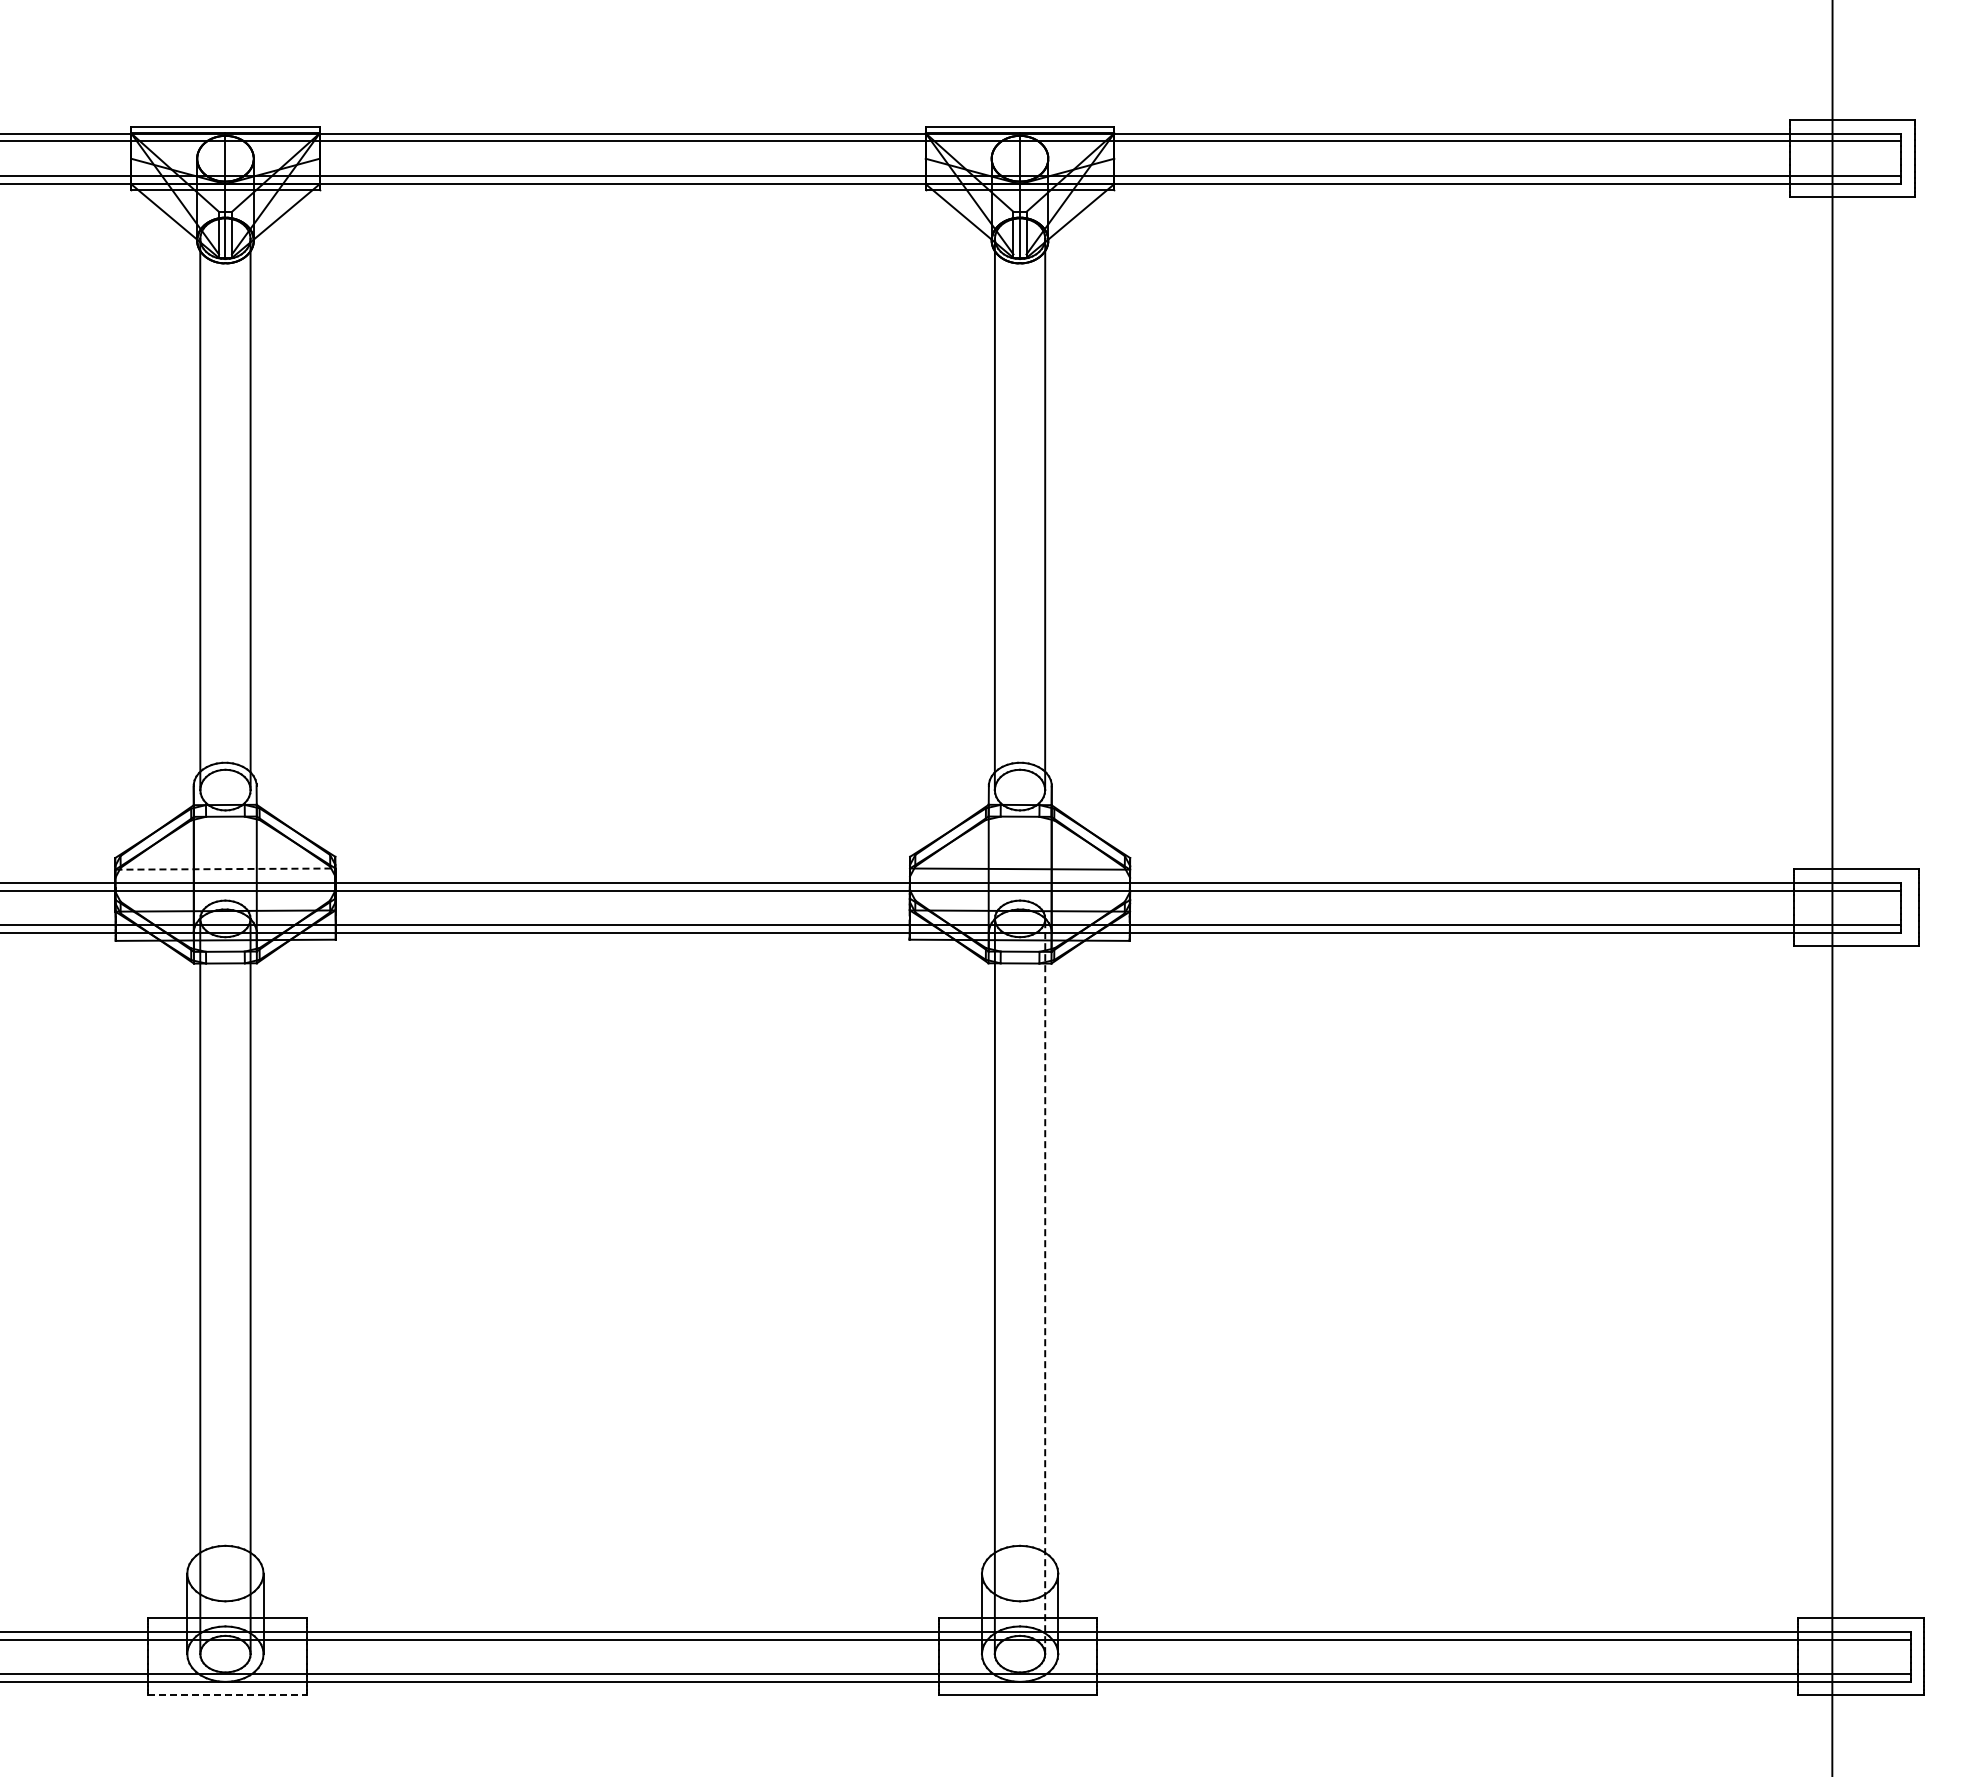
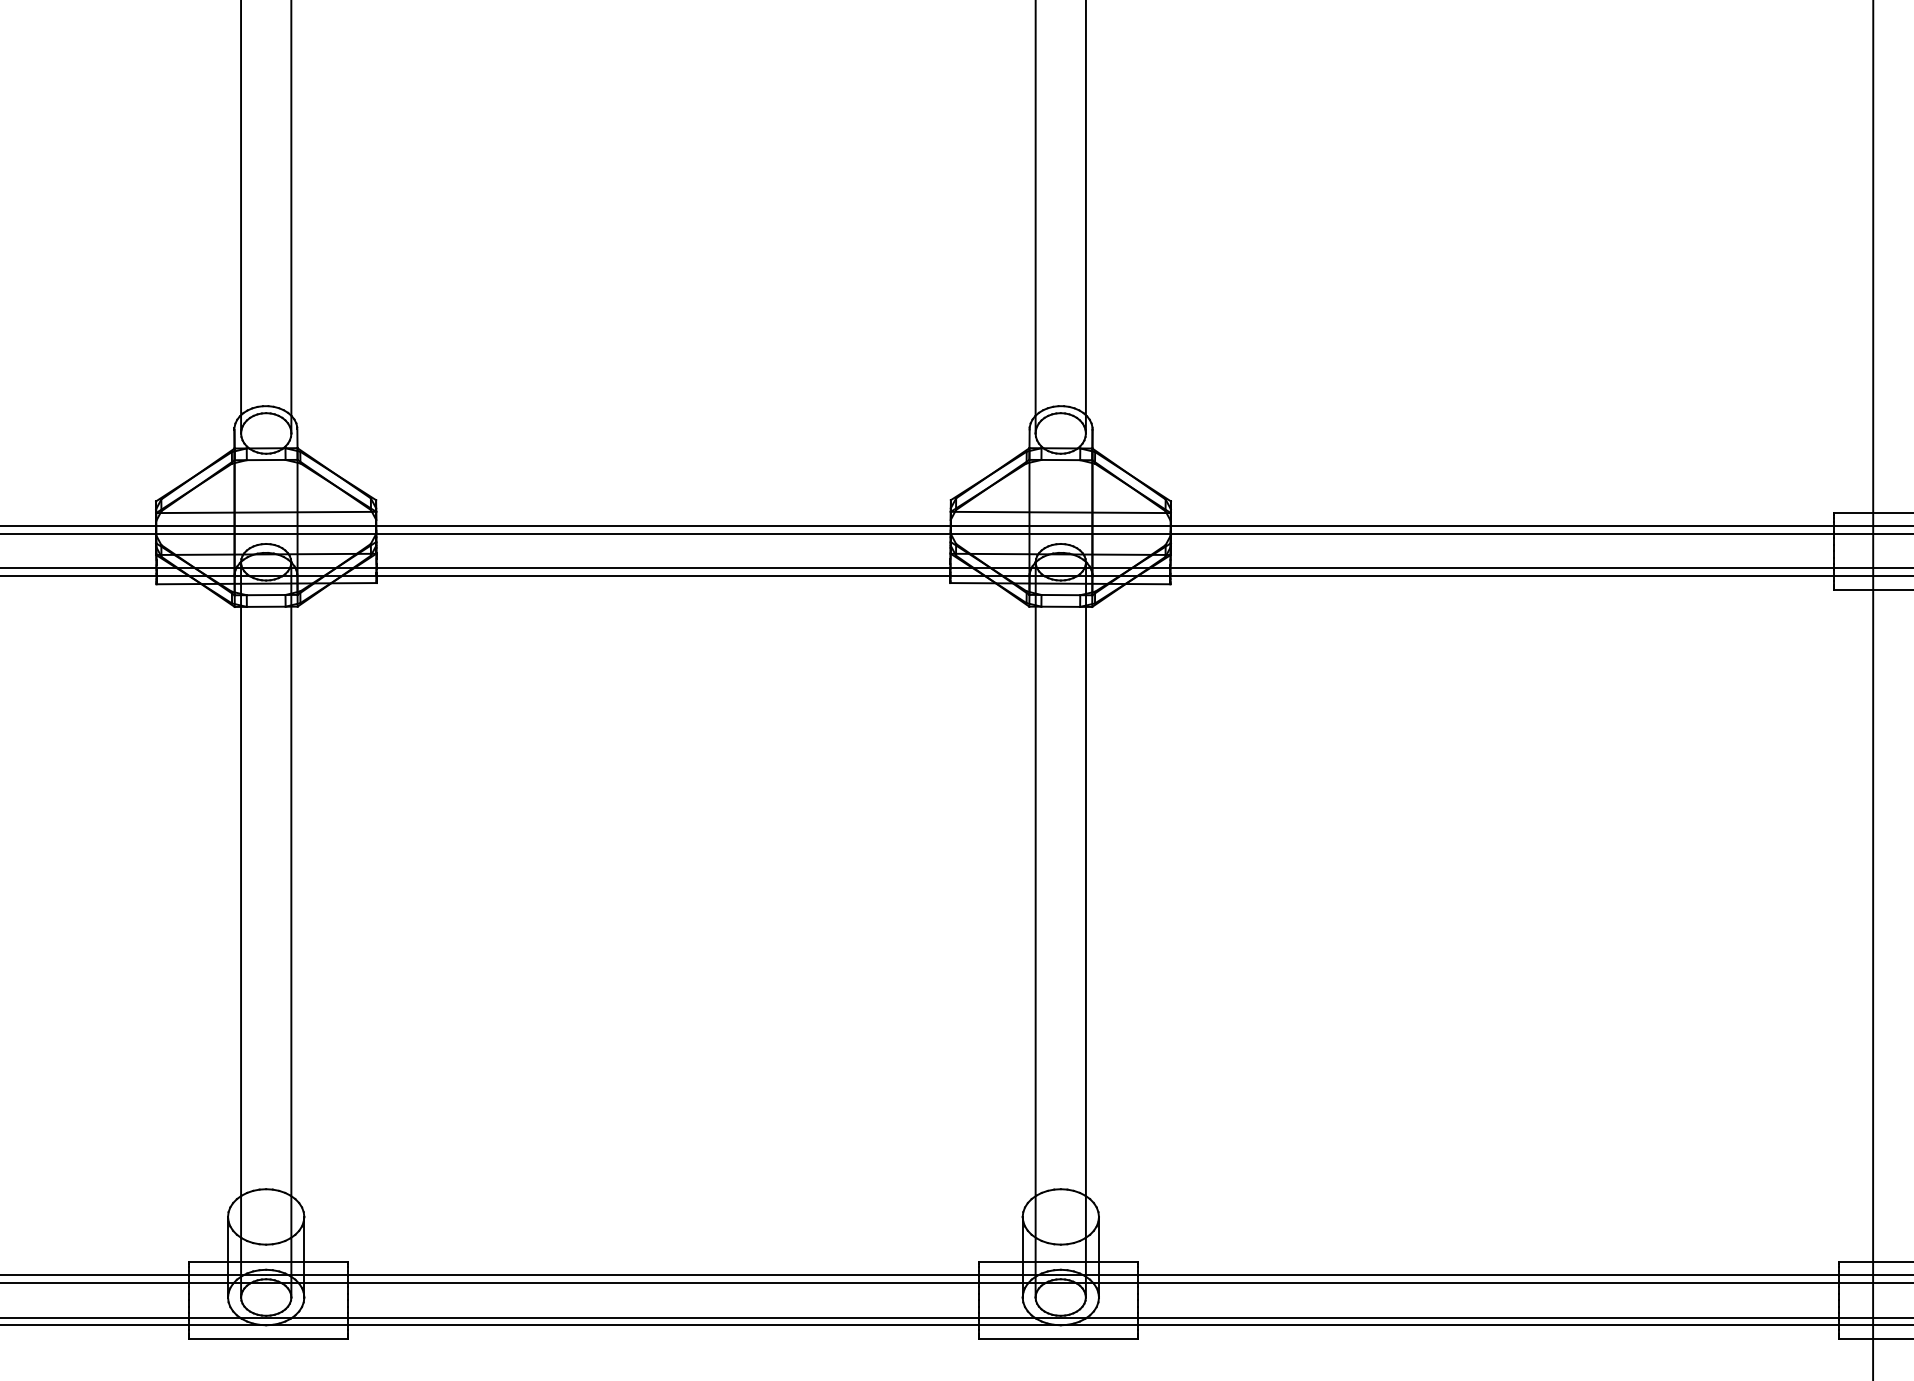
line: (225, 869) -> (266, 512), dashed -> solid
line: (1045, 1286) -> (1086, 929), dashed -> solid
line: (228, 1695) -> (269, 1338), dashed -> solid

